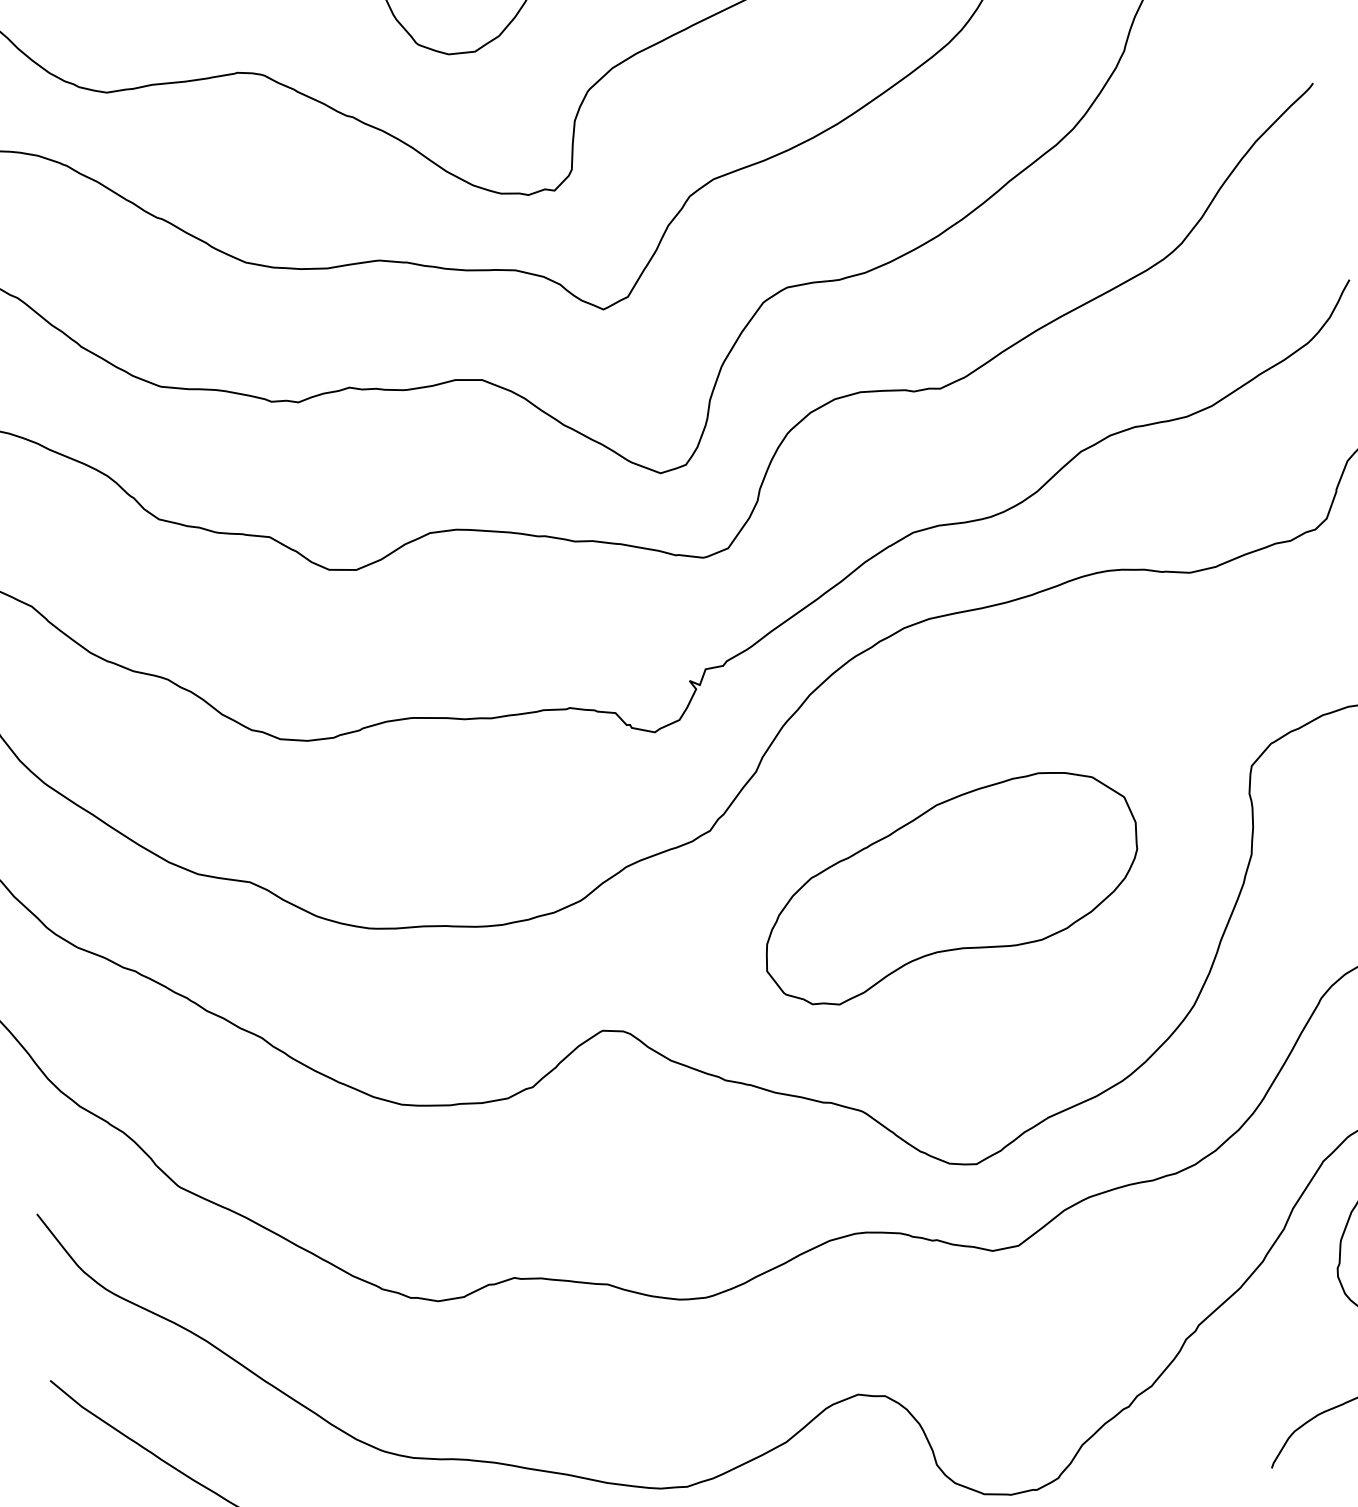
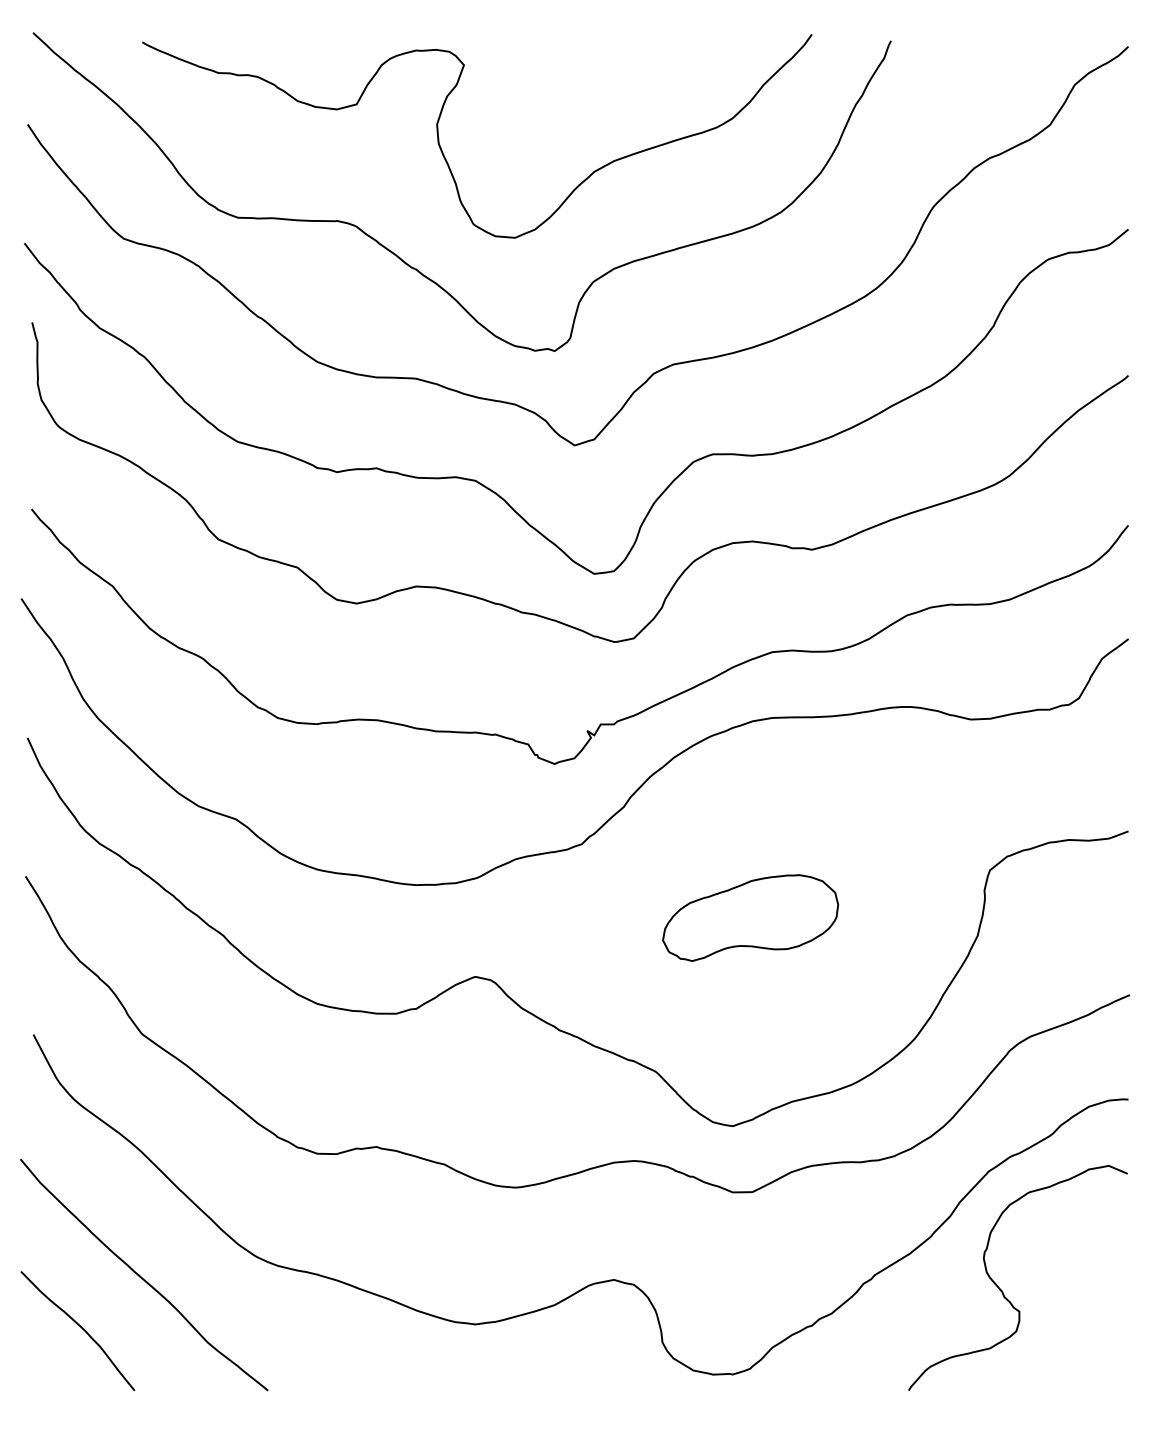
part: (949, 886) -> (750, 917), size x0.6

